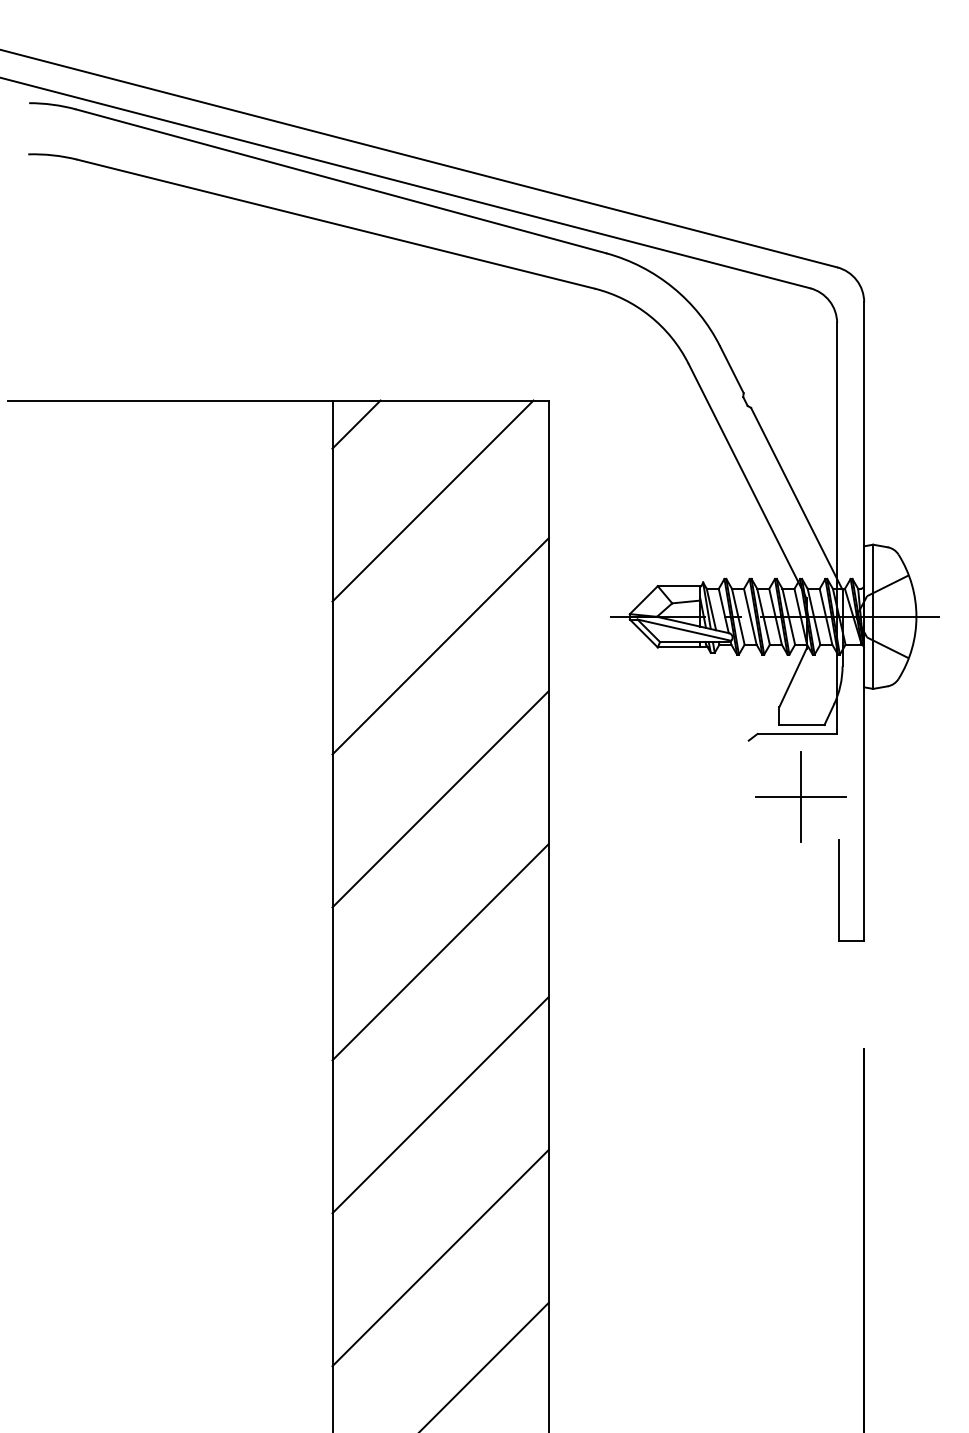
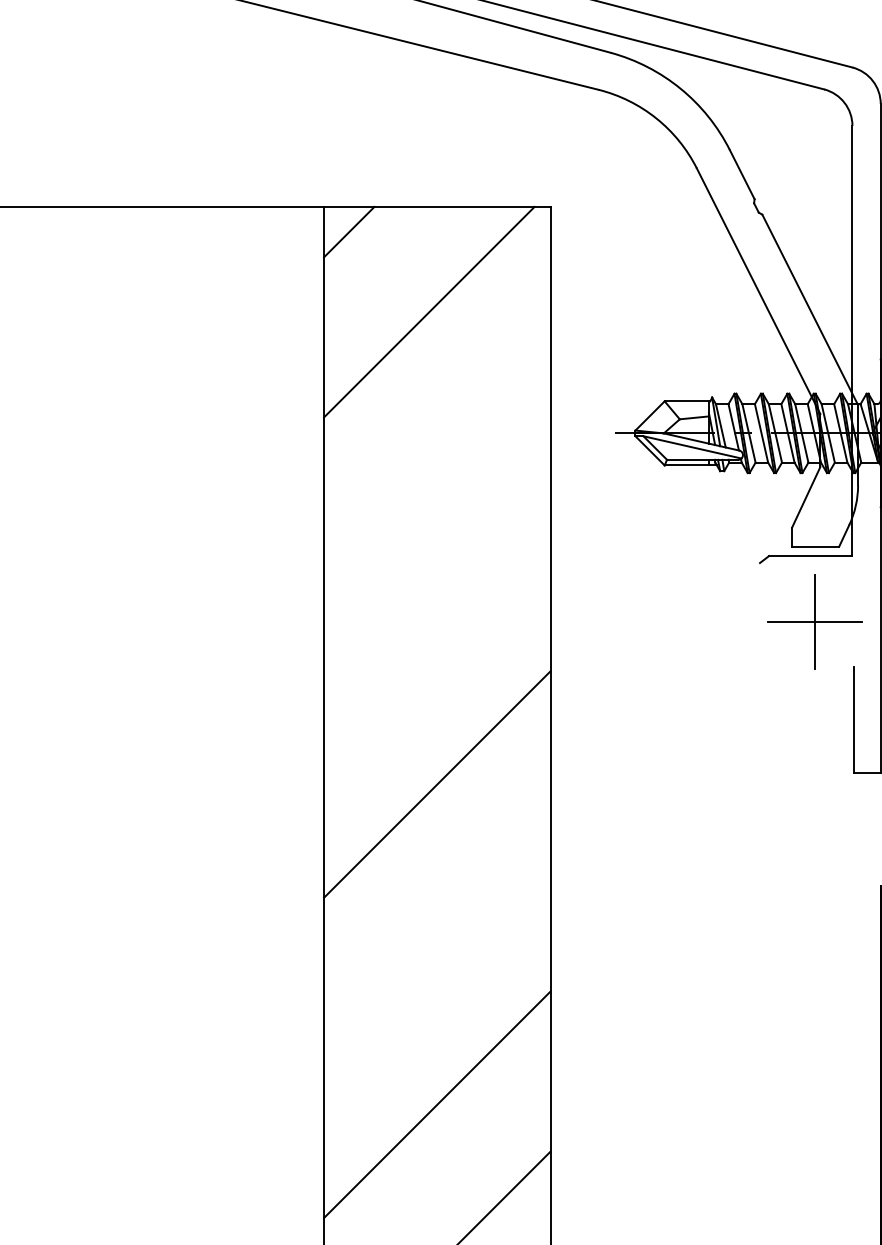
line: (440, 646) -> (437, 464), removed
line: (440, 799) -> (437, 624), removed
line: (440, 1105) -> (437, 945), removed

